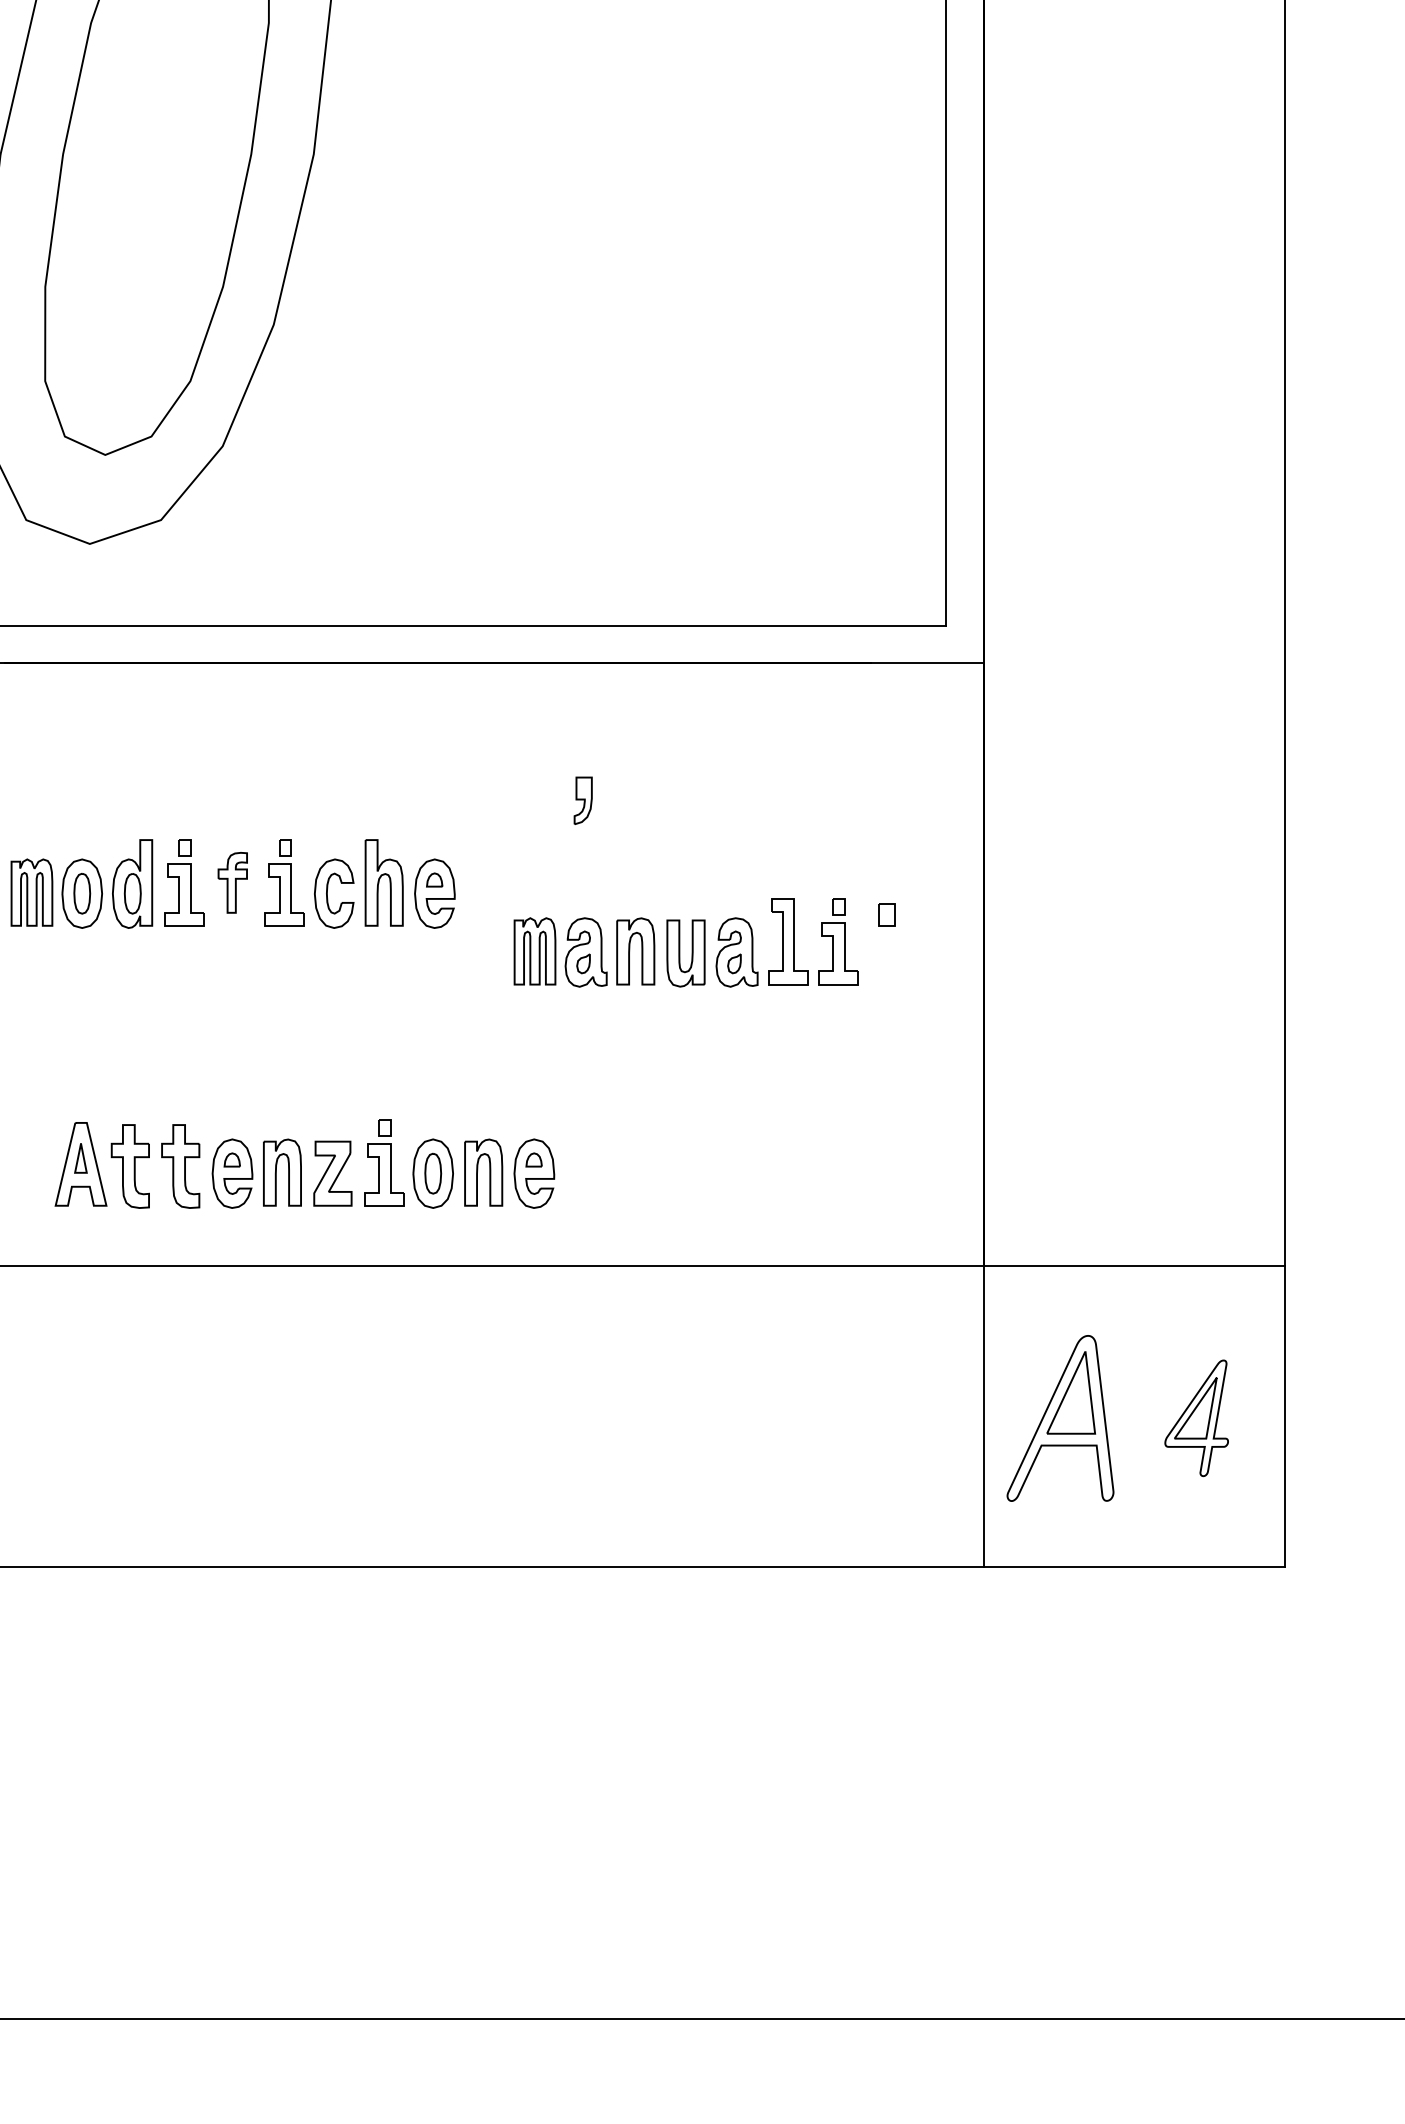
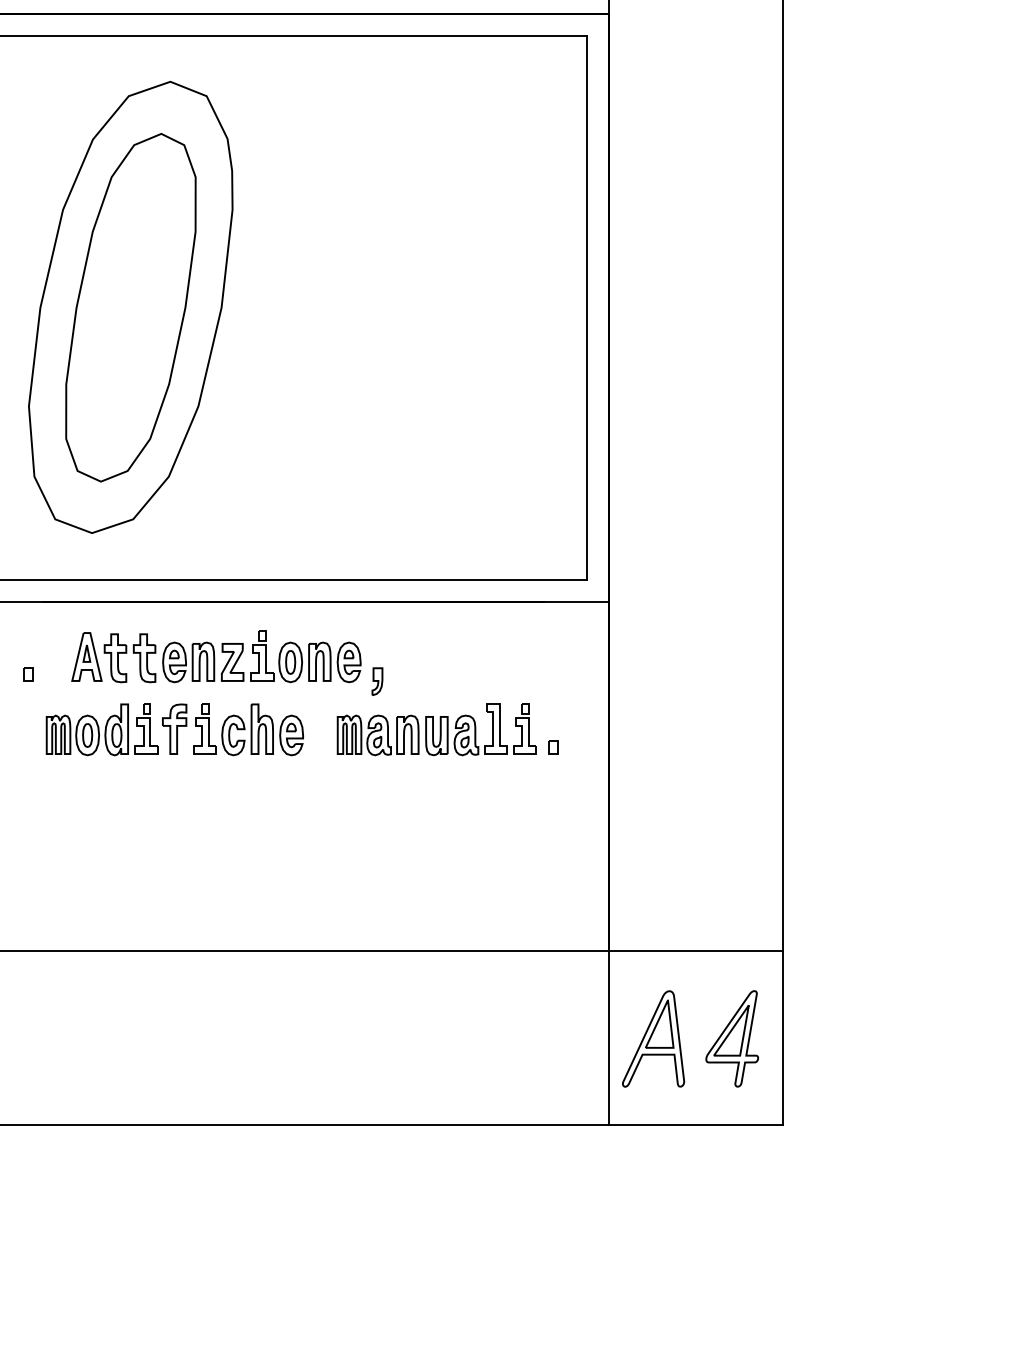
part: (232, 881) -> (174, 728), size x1.43
part: (685, 942) -> (436, 729), moved
part: (305, 1163) -> (216, 656), moved
part: (1197, 1417) -> (732, 1038), size x1.43

